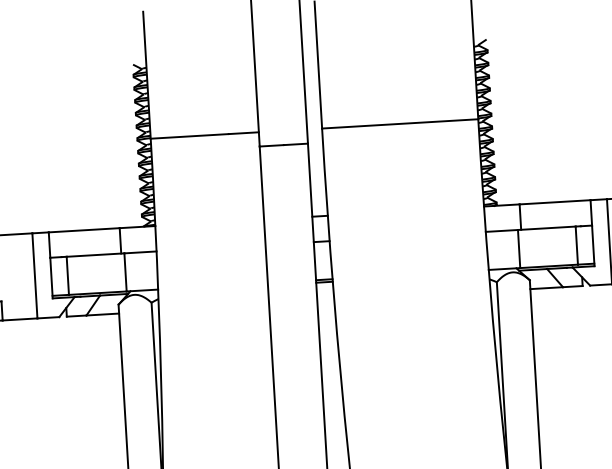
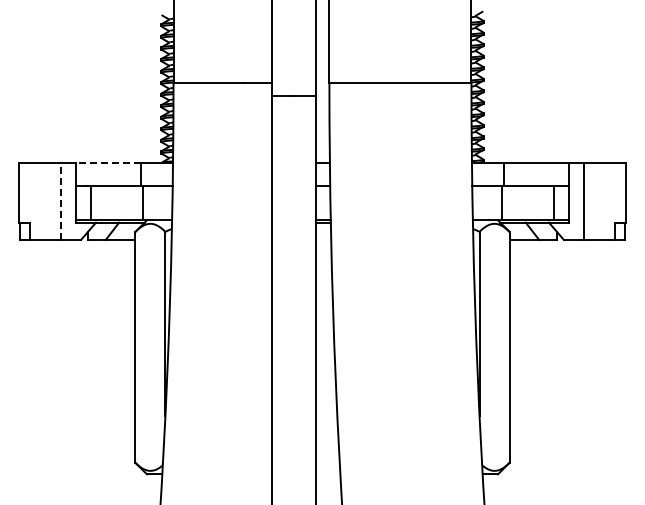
line: (83, 230) -> (107, 162), solid -> dashed
line: (35, 276) -> (61, 201), solid -> dashed

